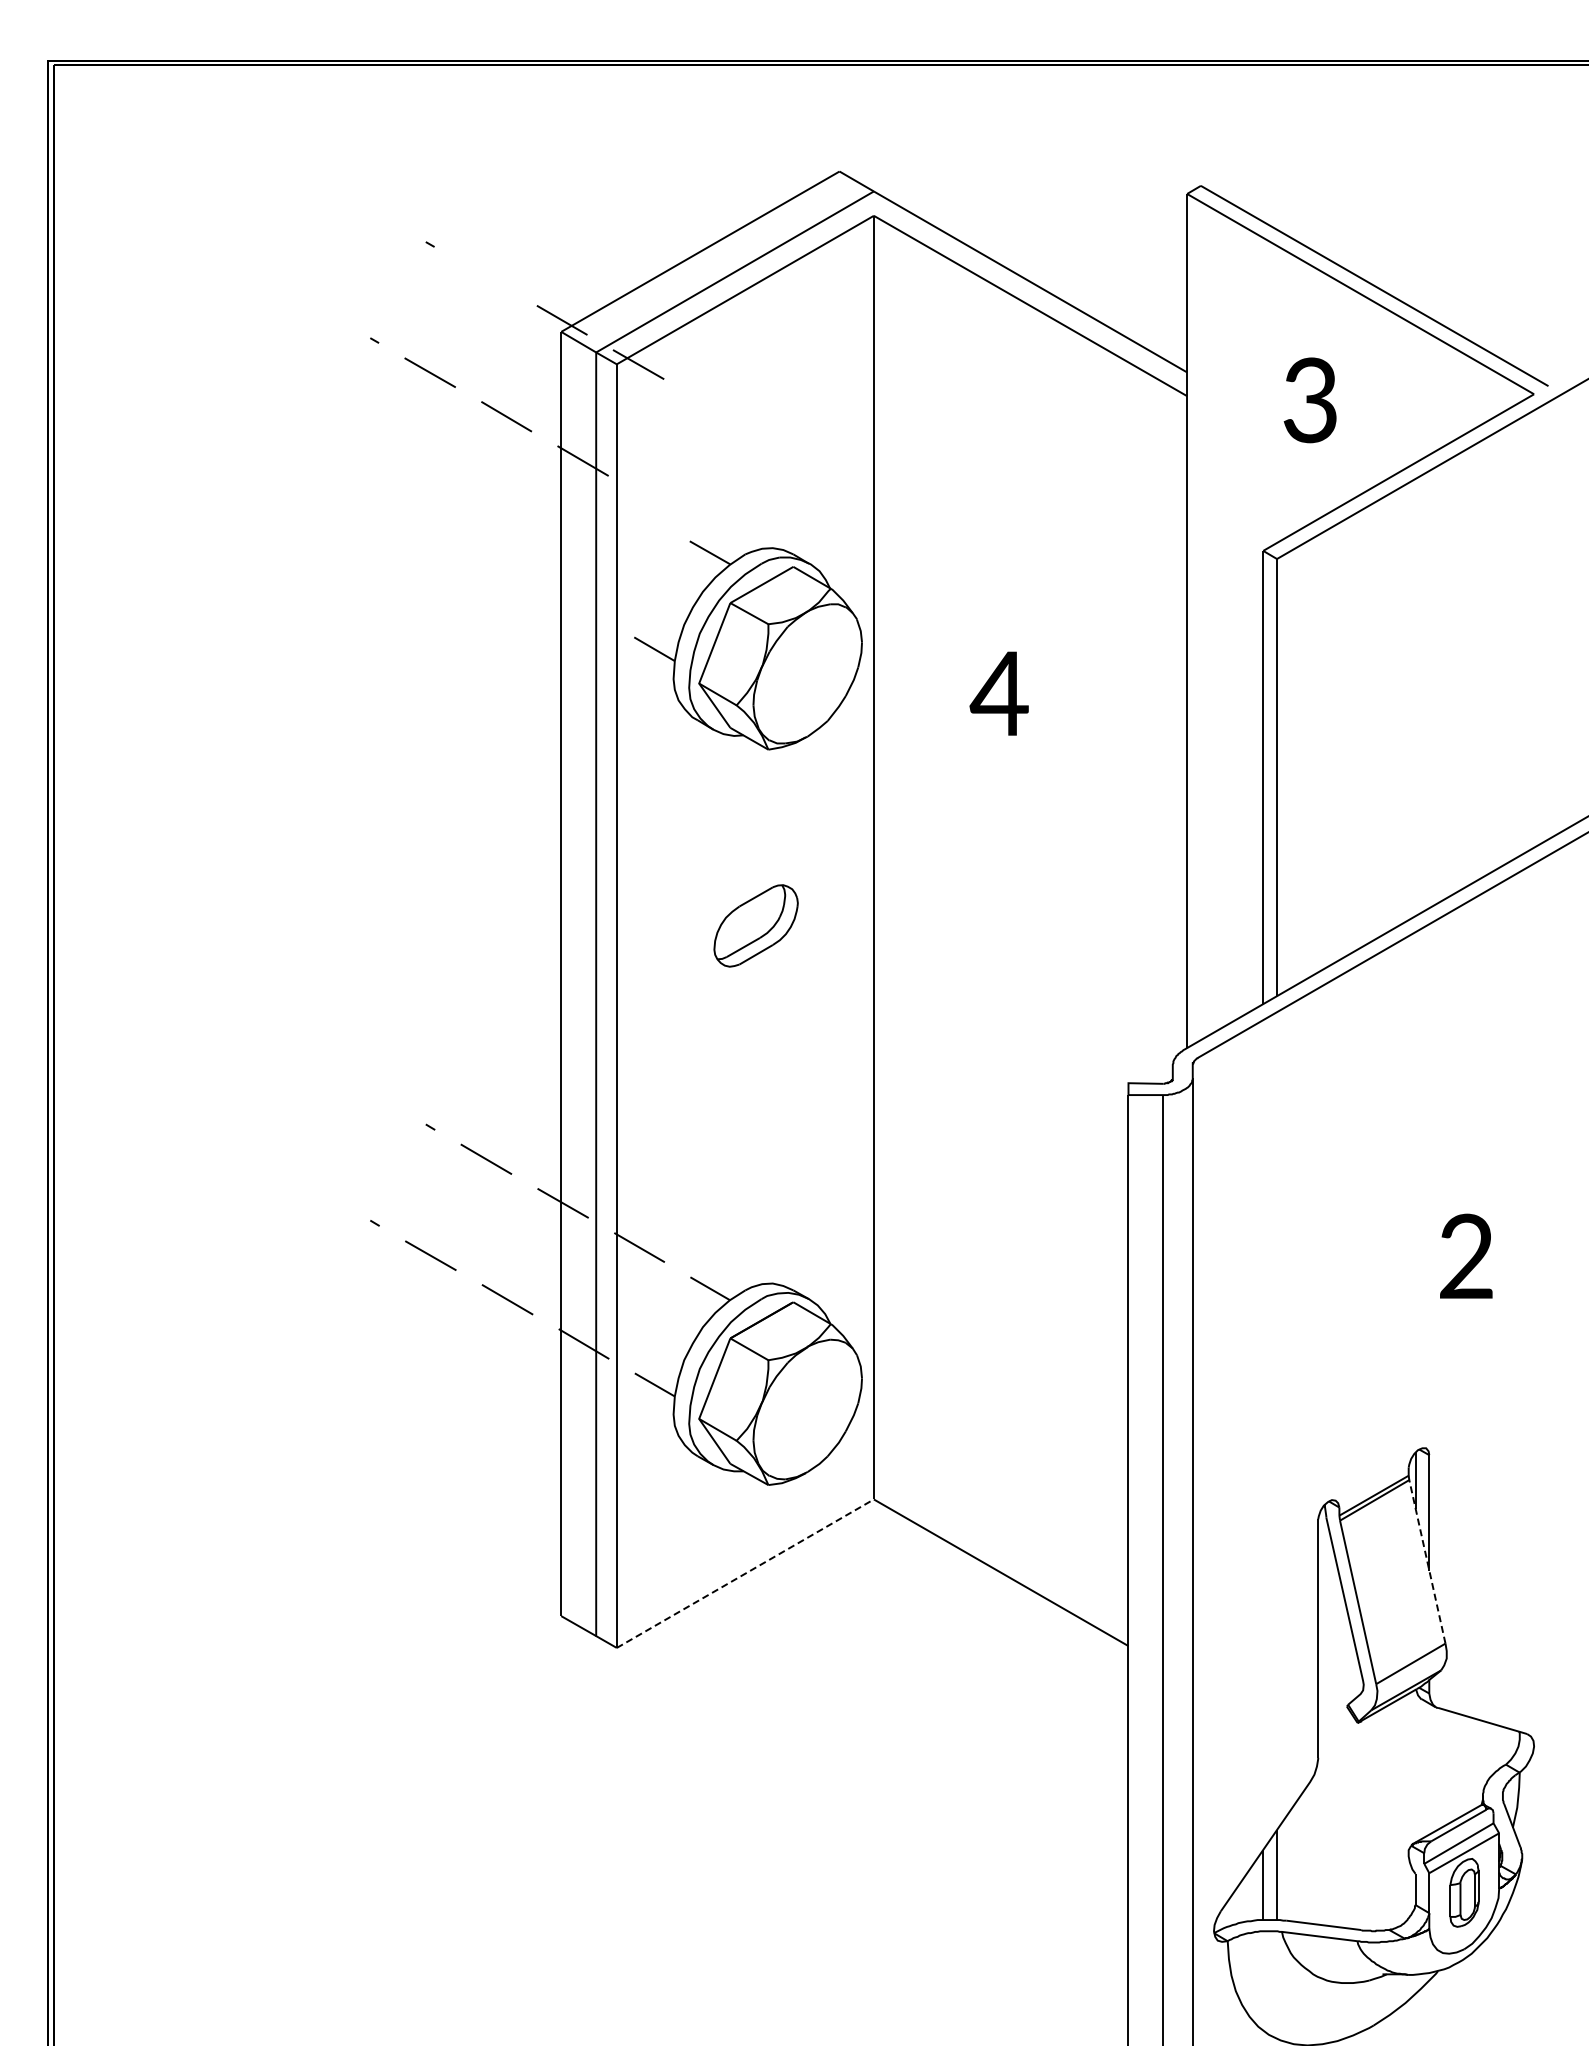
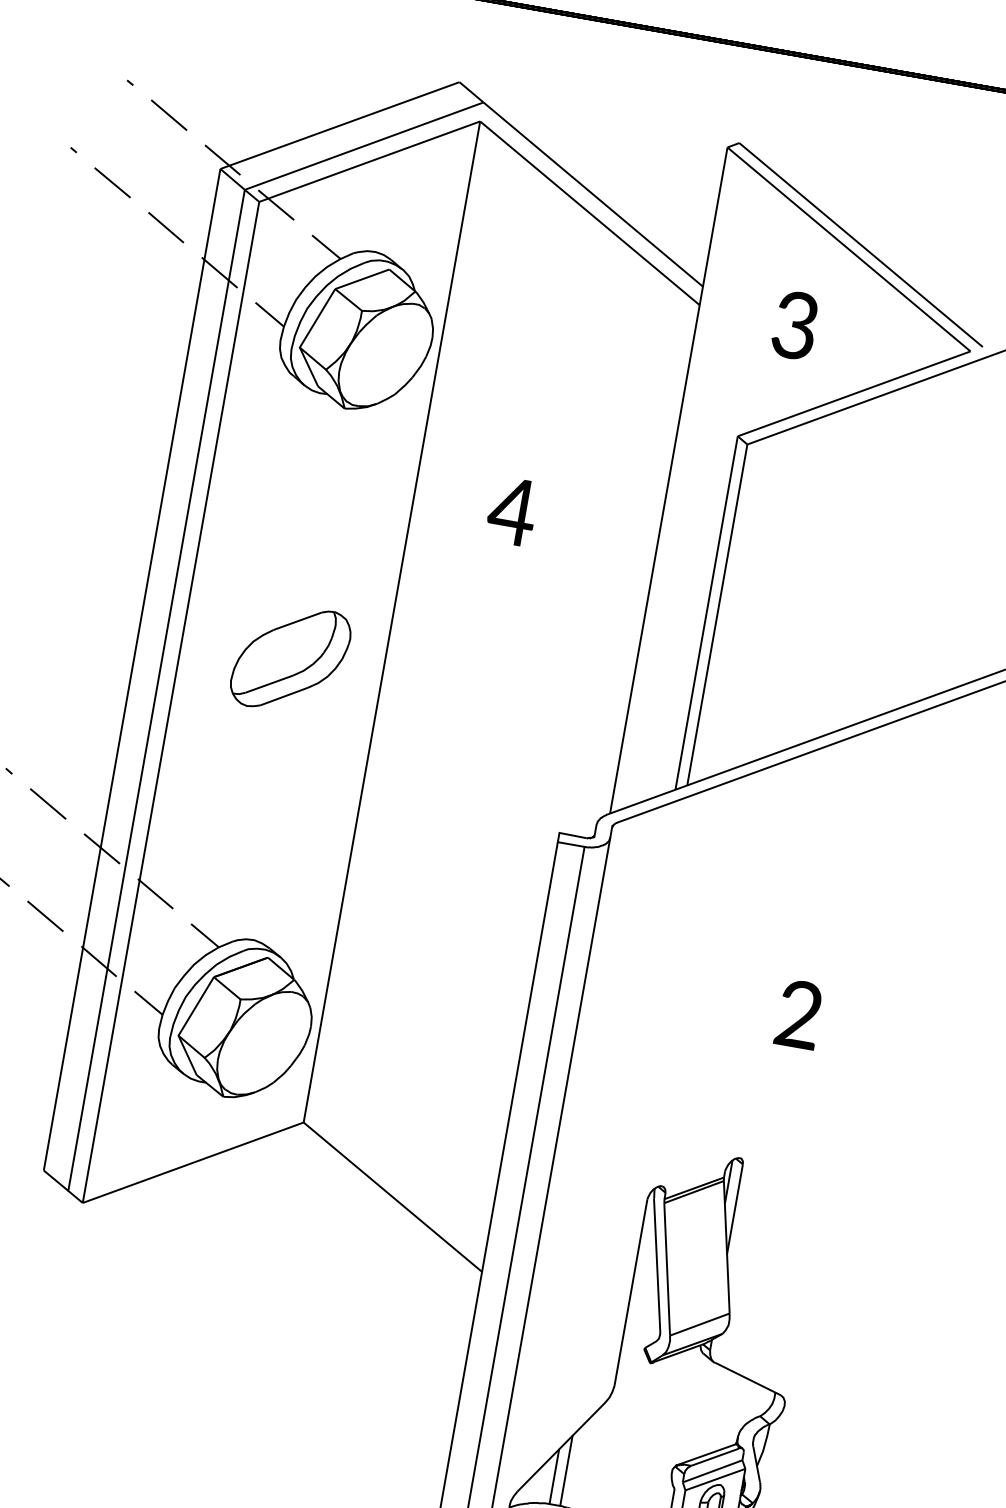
line: (485, 275) -> (169, 114), added
part: (748, 645) -> (343, 324), moved
part: (755, 925) -> (290, 658), size x1.67
line: (1427, 1561) -> (726, 1247), dashed -> solid
line: (745, 1573) -> (193, 1162), dashed -> solid

